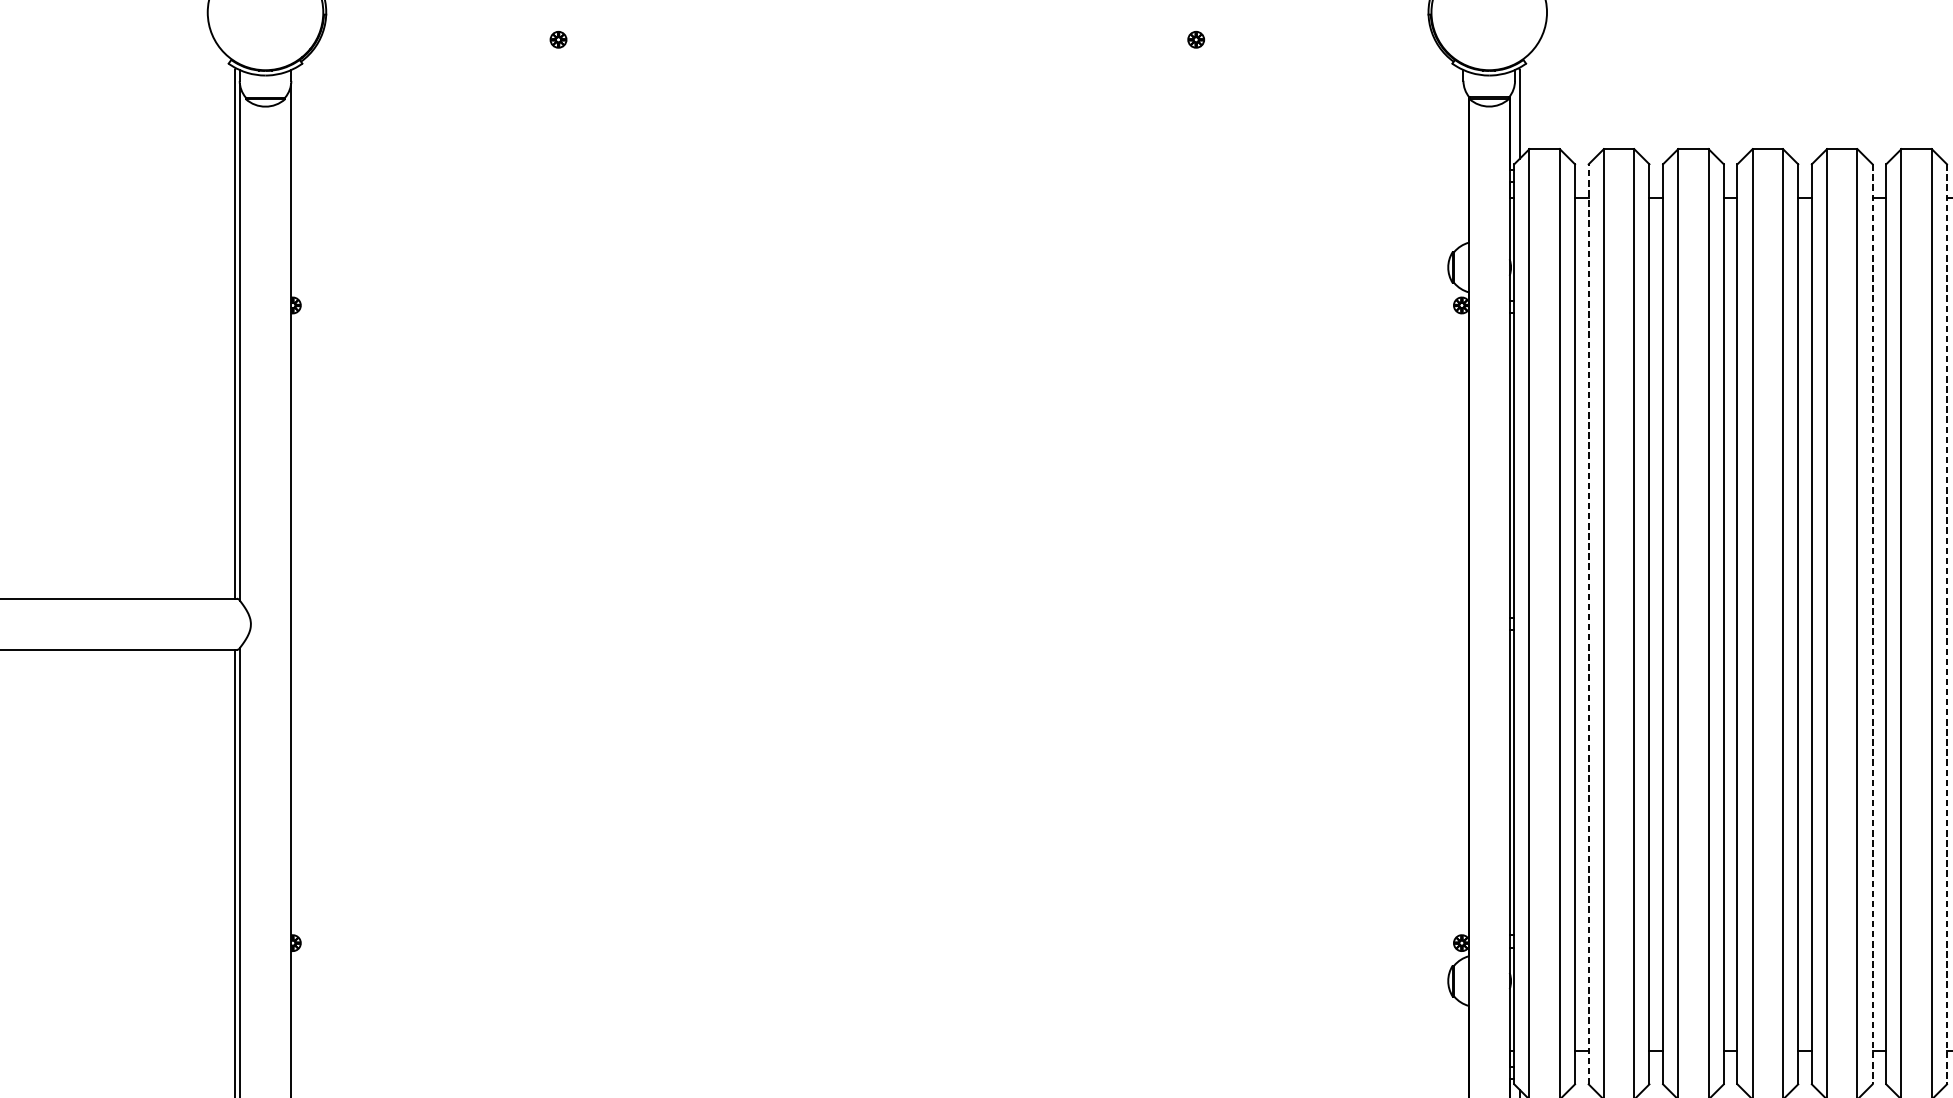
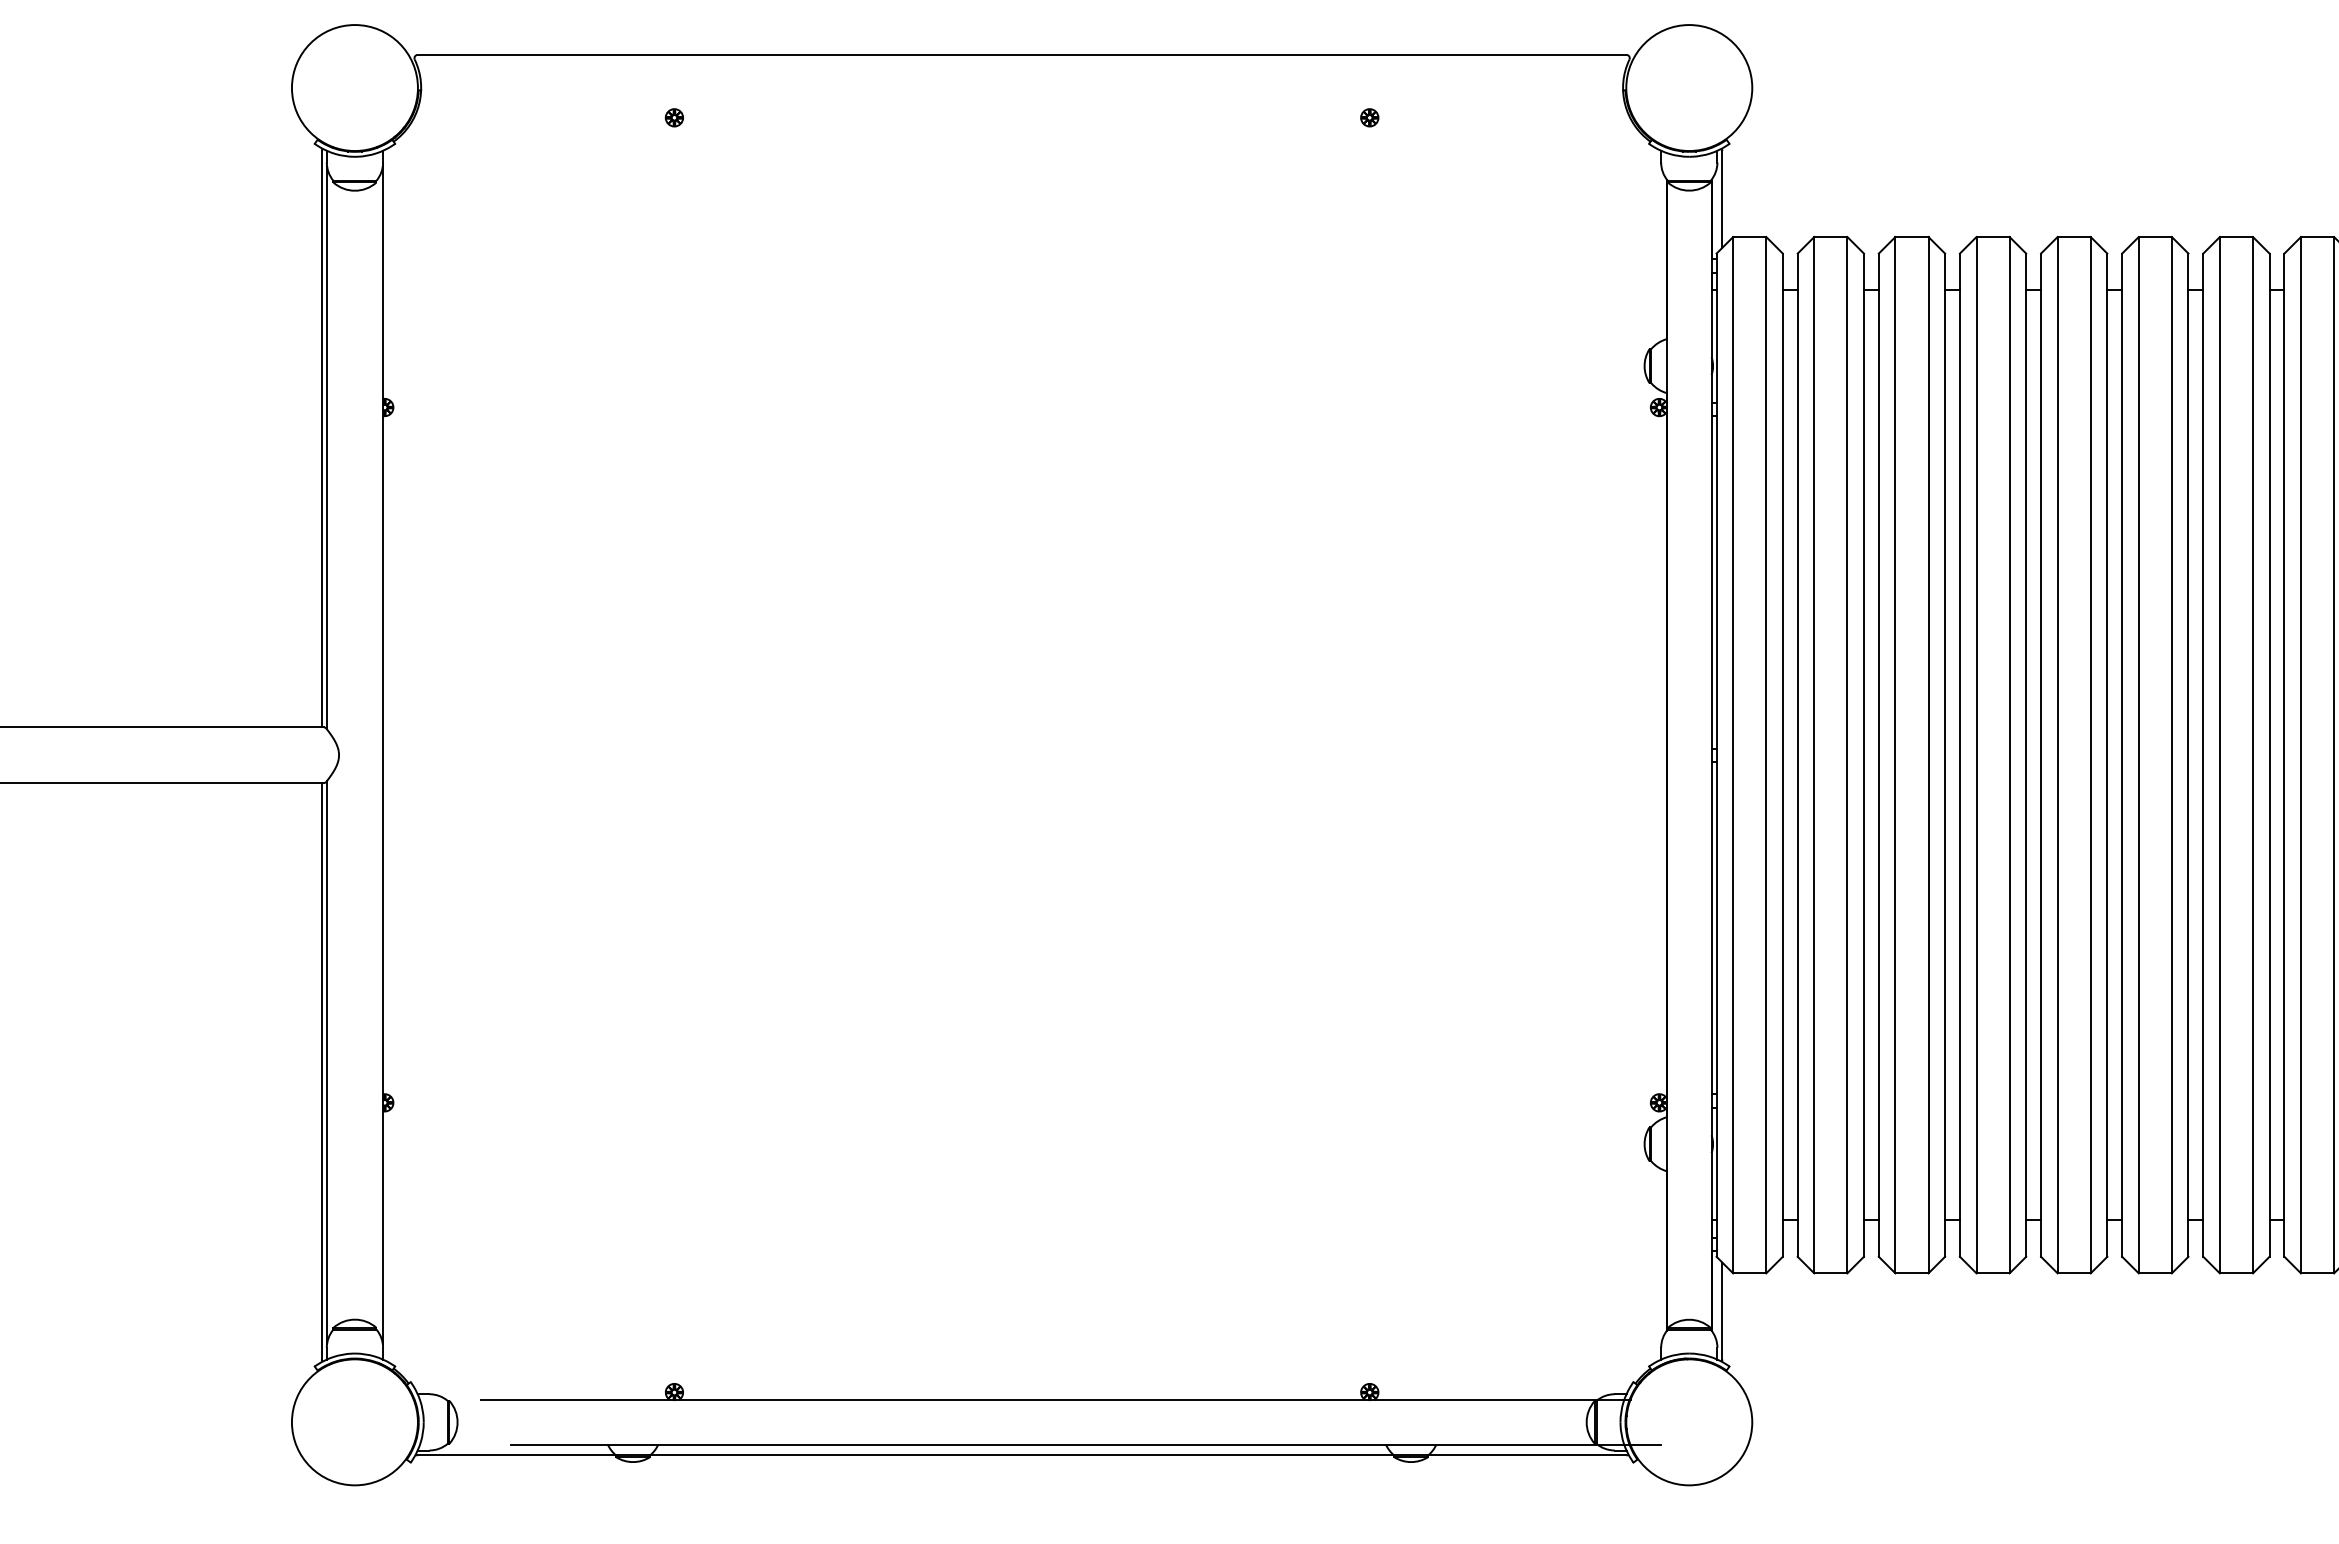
line: (1588, 624) -> (1797, 755), dashed -> solid
line: (1872, 624) -> (2107, 755), dashed -> solid
line: (1947, 624) -> (2188, 755), dashed -> solid

